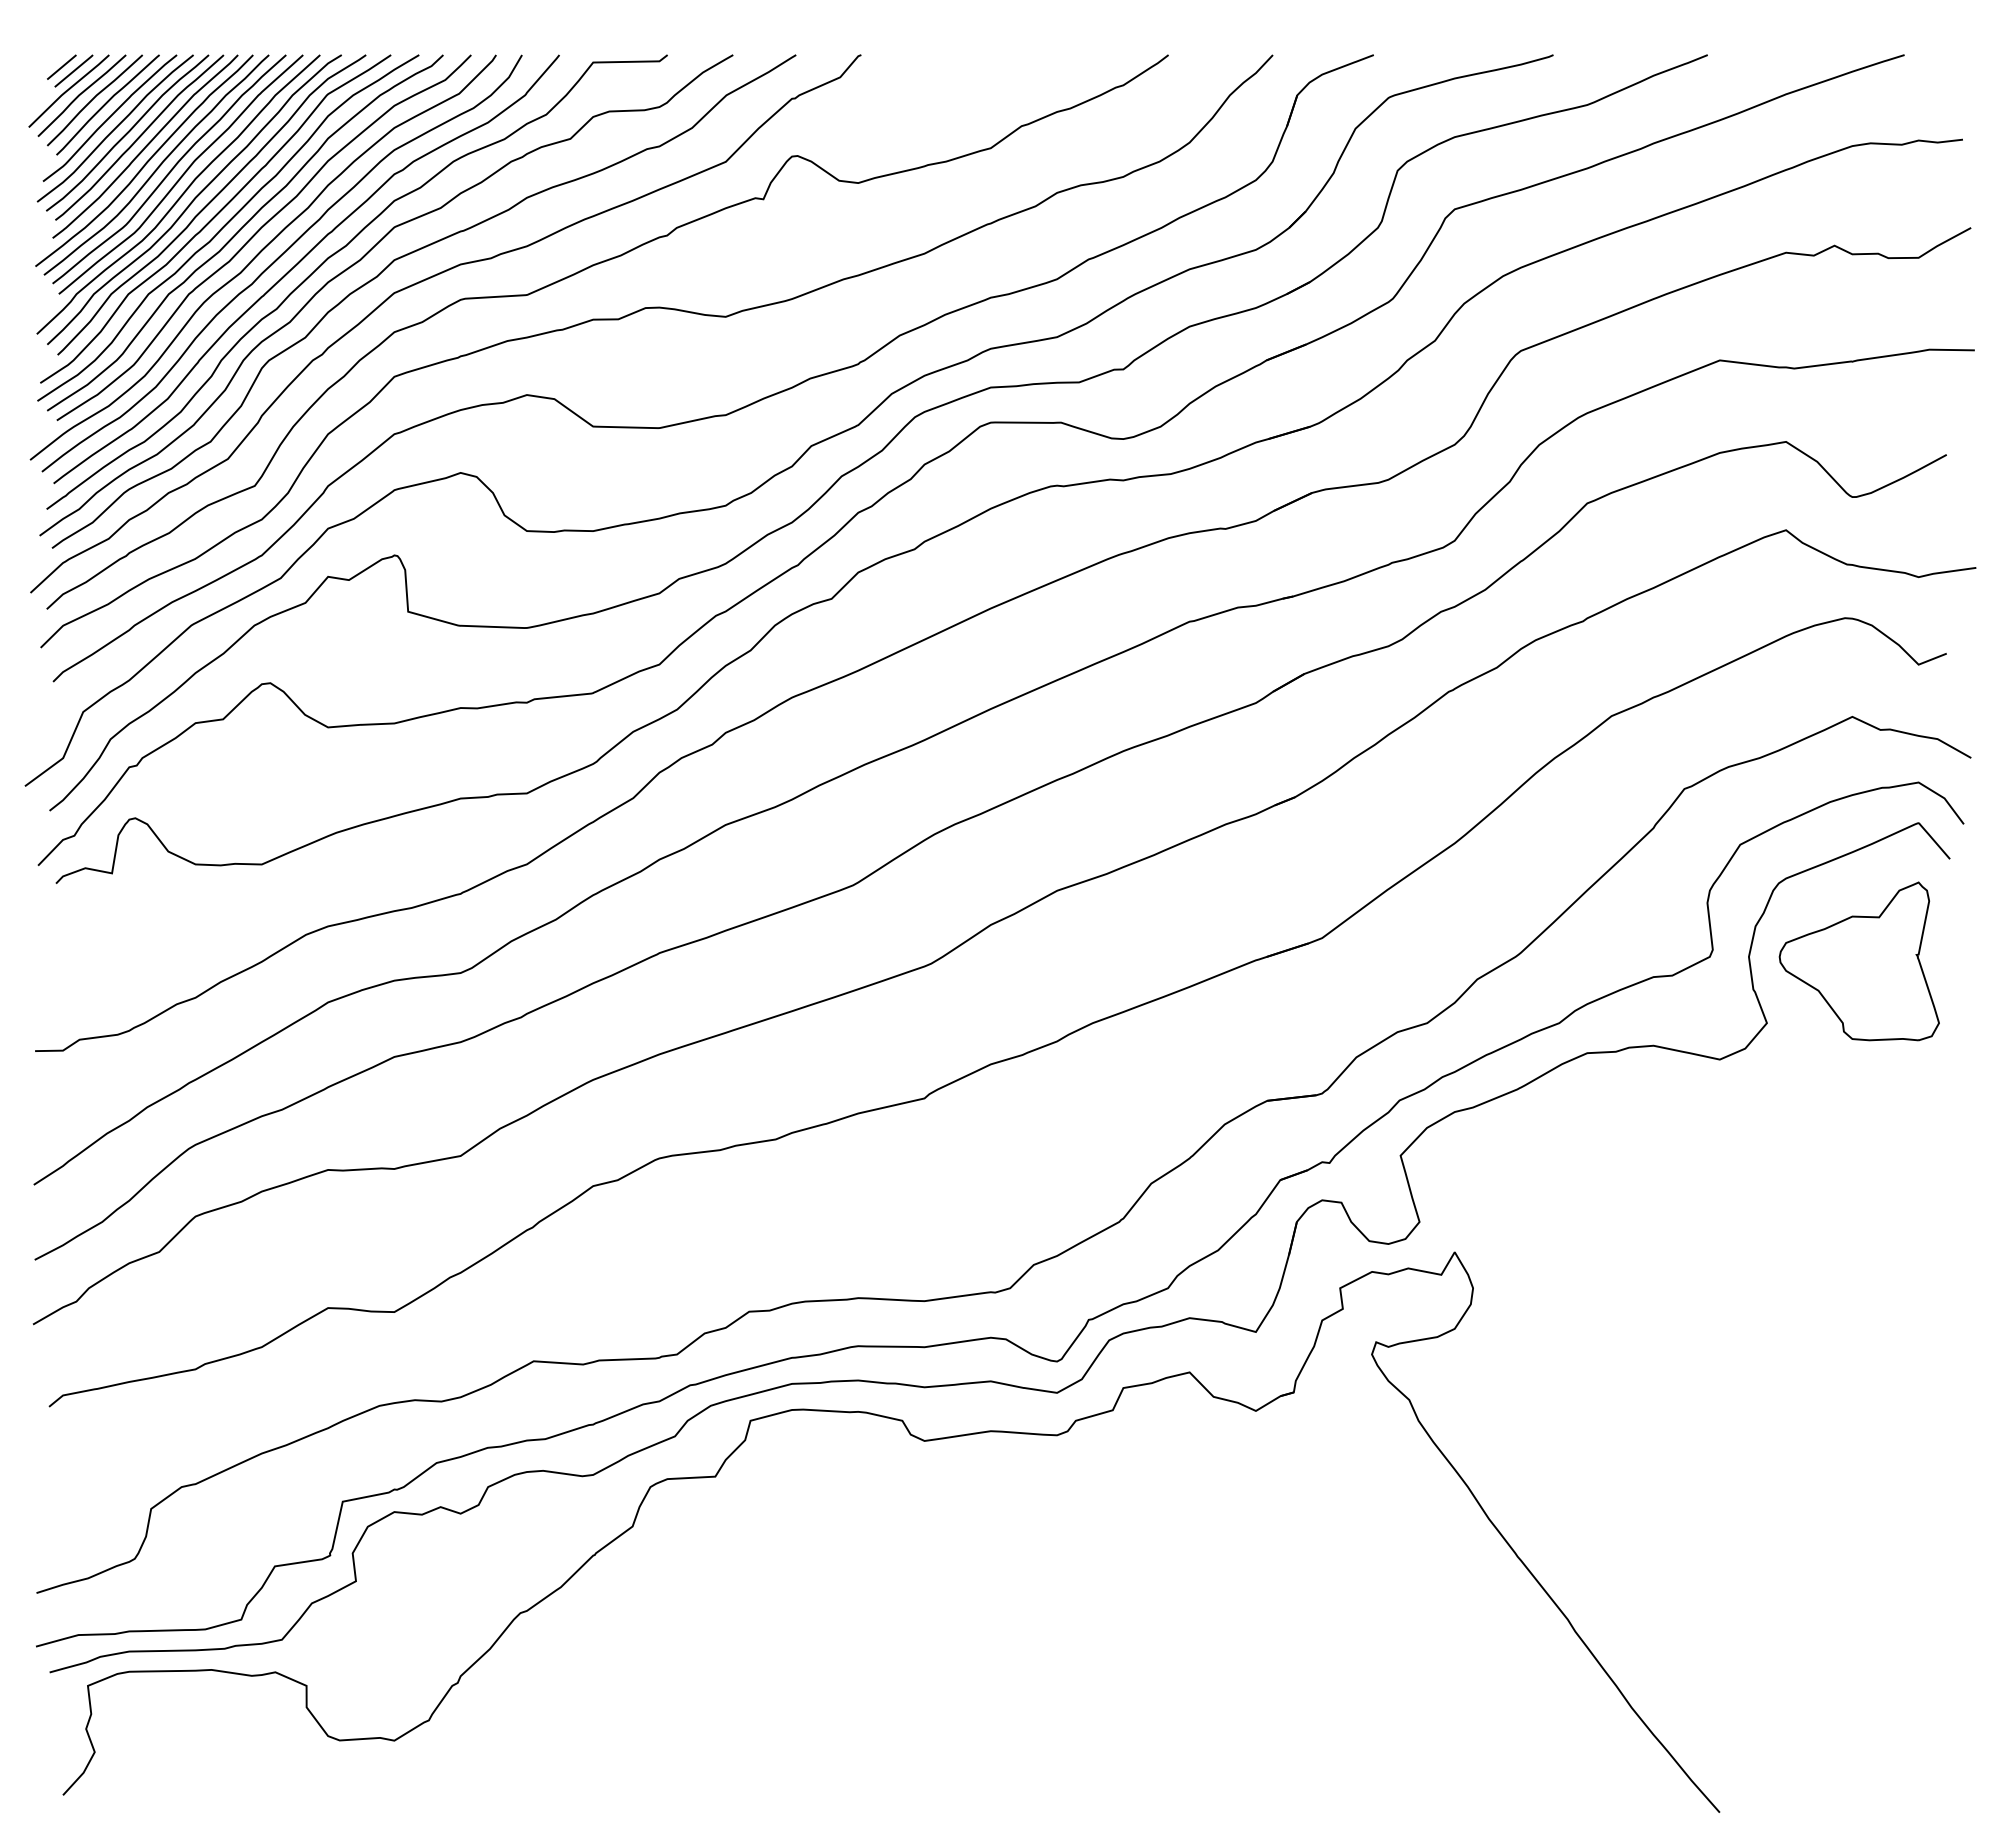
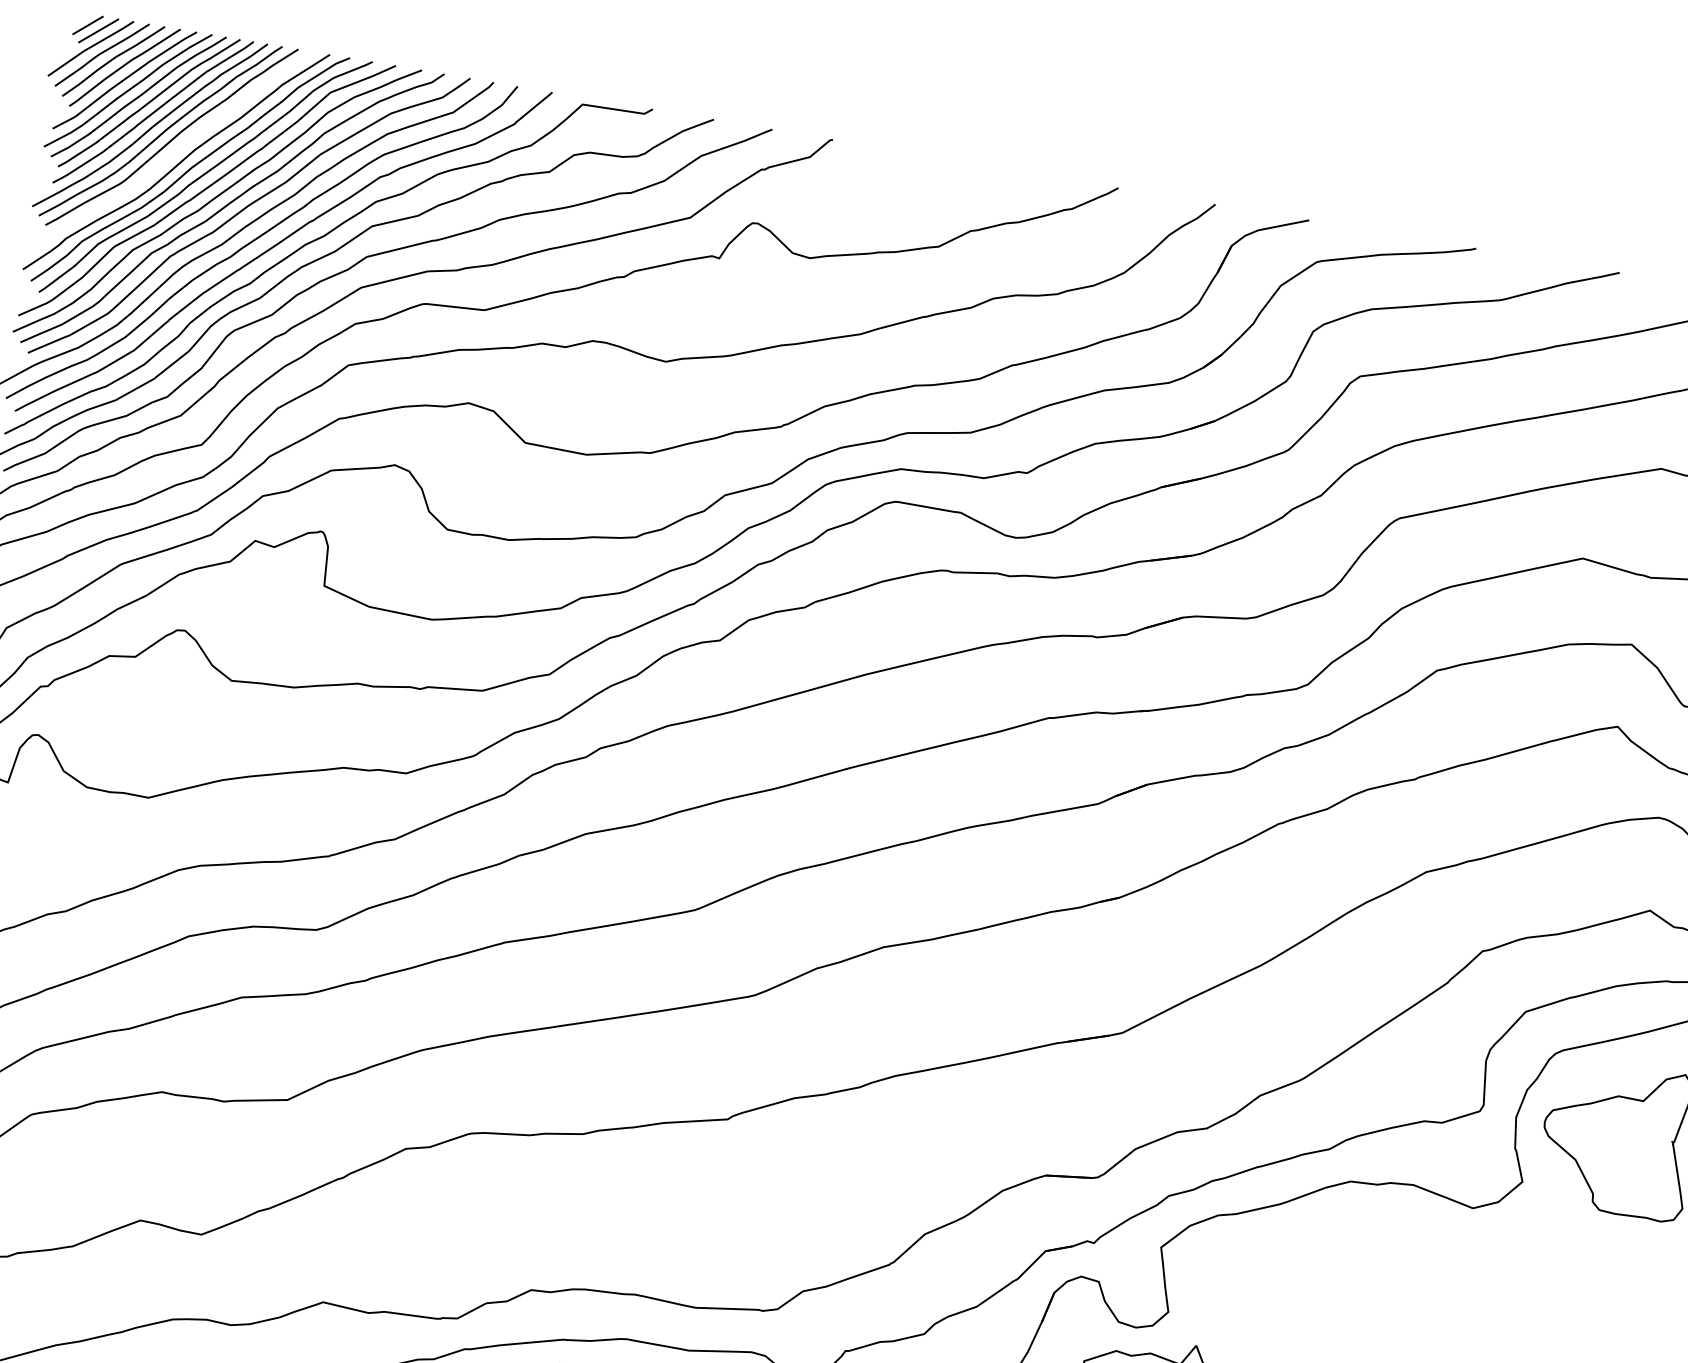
curve: (181, 175) -> (182, 144), removed

